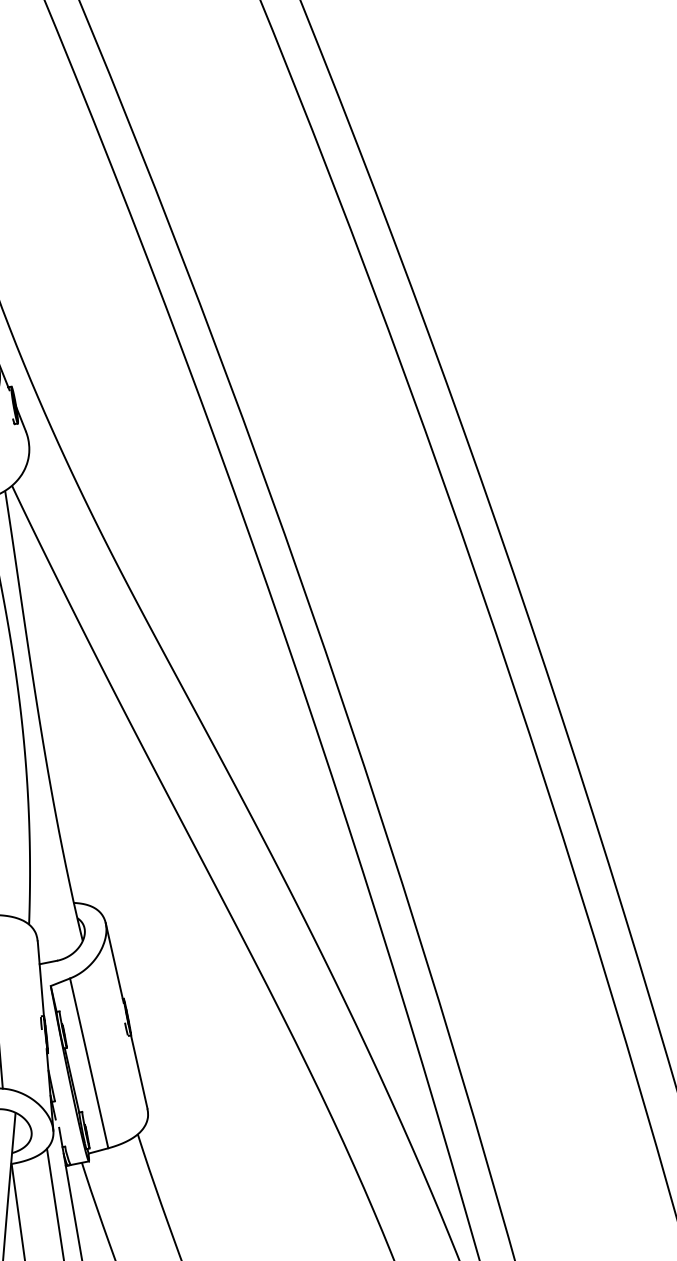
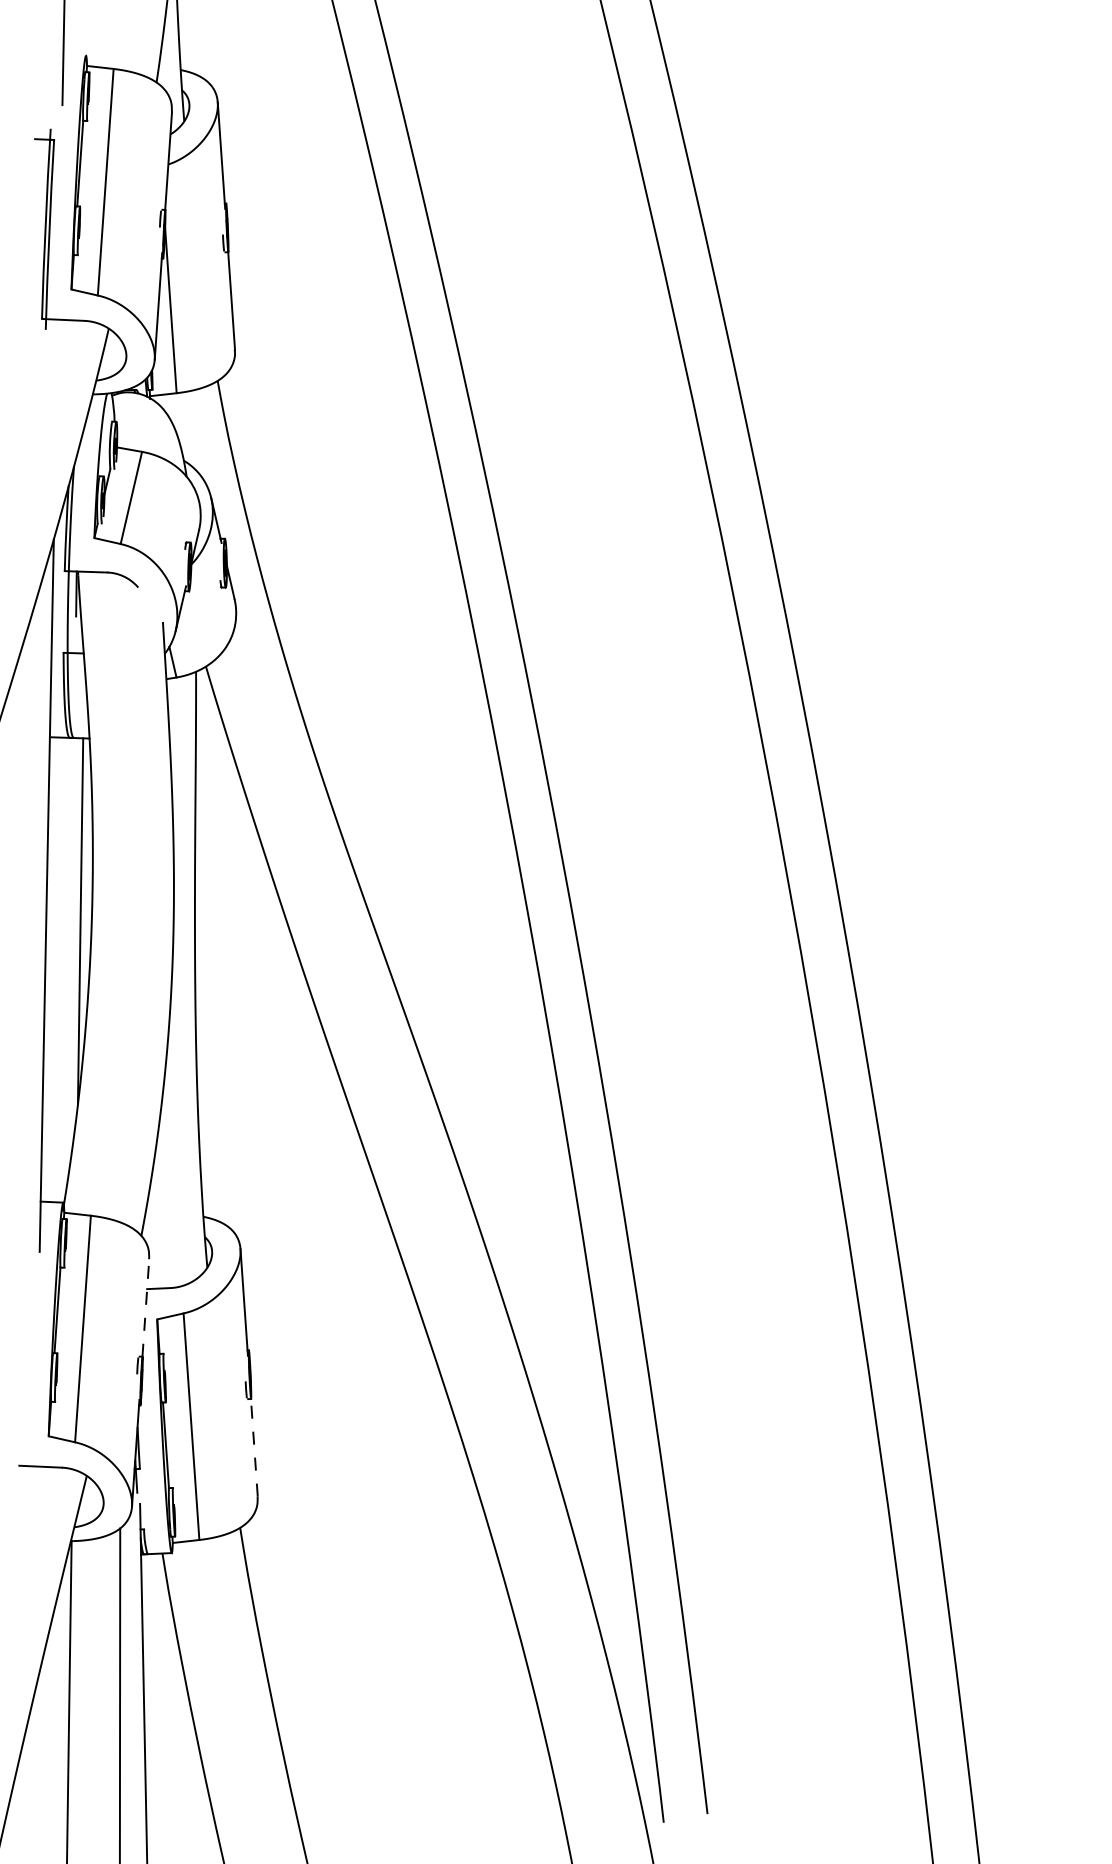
line: (40, 978) -> (145, 1307), solid -> dashed
line: (139, 1071) -> (254, 1447), solid -> dashed

